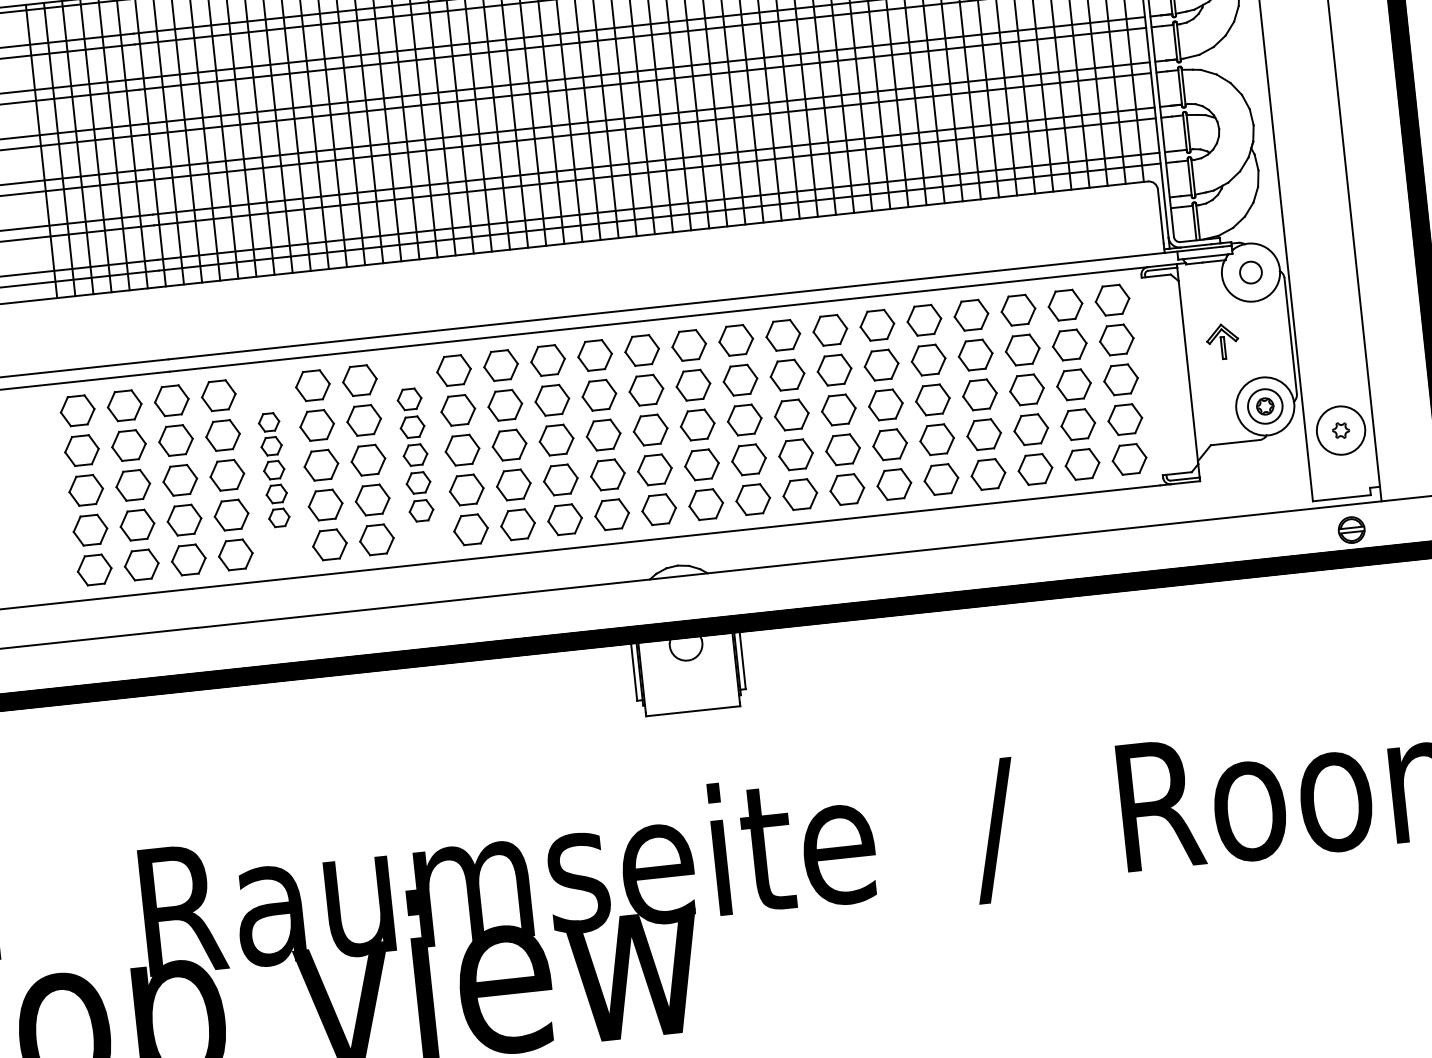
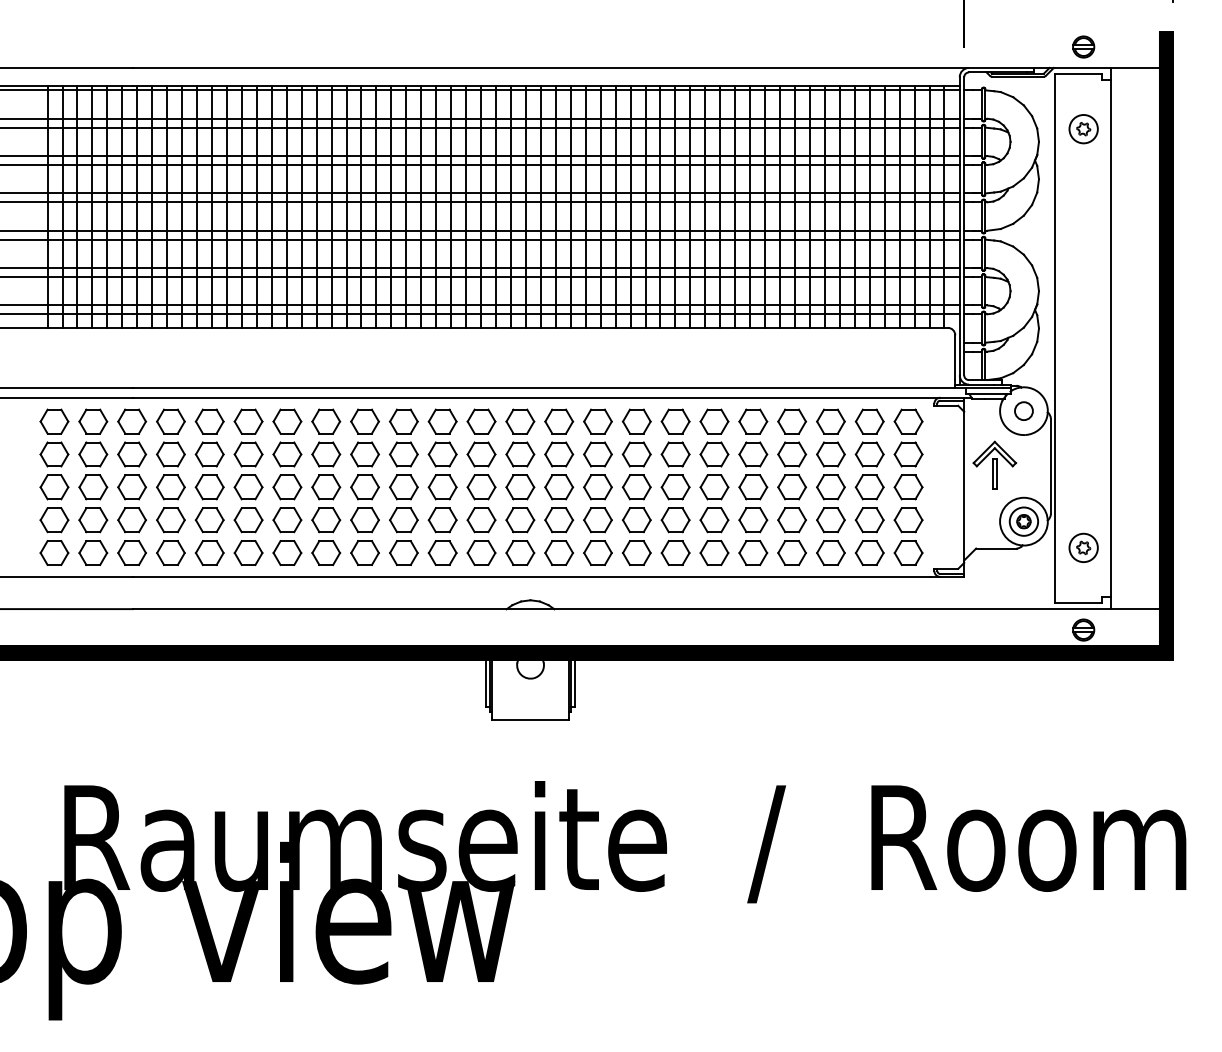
part: (1222, 341) -> (994, 464), size x1.67
circle: (1340, 430) -> (1083, 547), size x0.71
part: (415, 454) -> (326, 486), size x1.43
part: (273, 469) -> (209, 486), size x1.67

